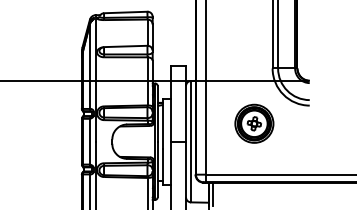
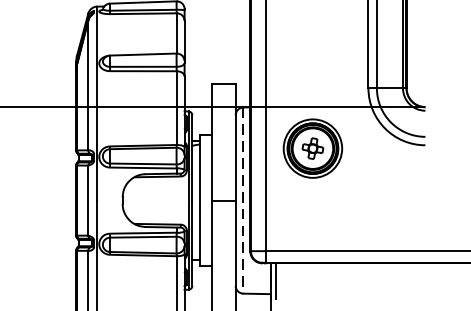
part: (254, 123) -> (313, 148), moved
line: (190, 141) -> (242, 200), solid -> dashed

